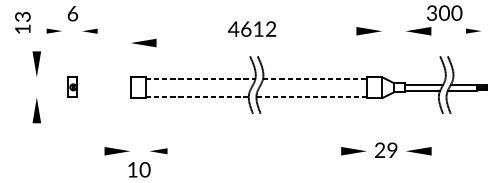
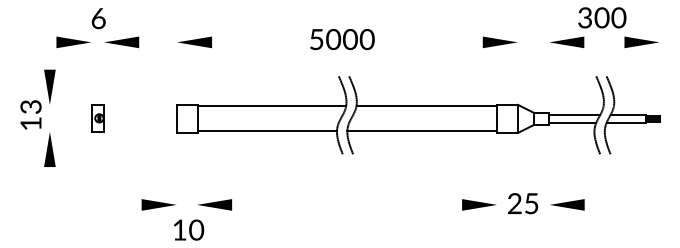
text: (22, 22) -> (30, 114), moved
text: (252, 29) -> (341, 39), 4612 -> 5000
part: (54, 30) -> (73, 41), size x1.67
part: (473, 30) -> (641, 41), size x1.67
part: (89, 31) -> (121, 42), size x1.67
part: (143, 43) -> (194, 42), moved
line: (201, 78) -> (272, 106), dashed -> solid
line: (315, 78) -> (427, 106), dashed -> solid
line: (197, 97) -> (267, 131), dashed -> solid
line: (311, 97) -> (422, 131), dashed -> solid
part: (158, 150) -> (214, 204), size x1.43
text: (392, 150) -> (531, 203), 29 -> 25

